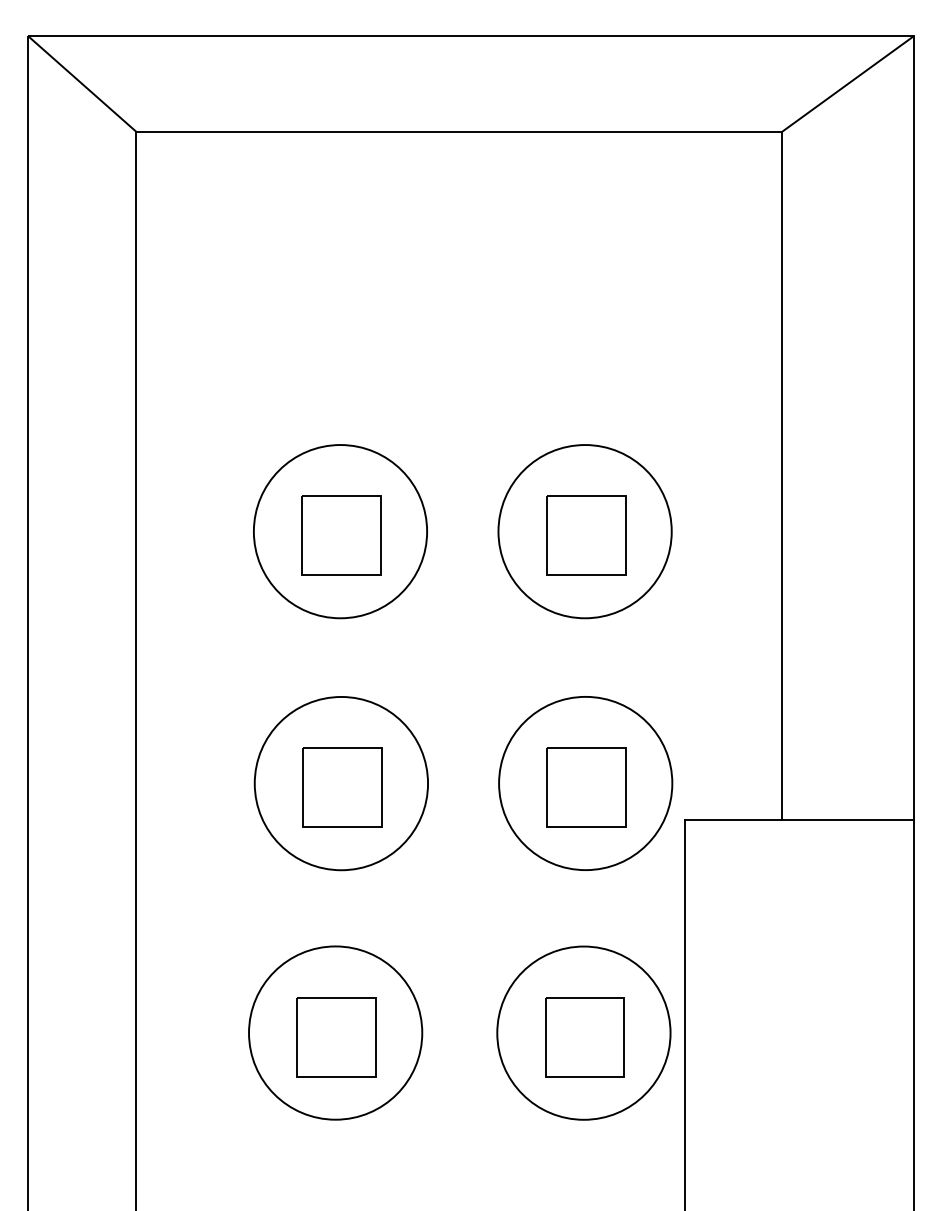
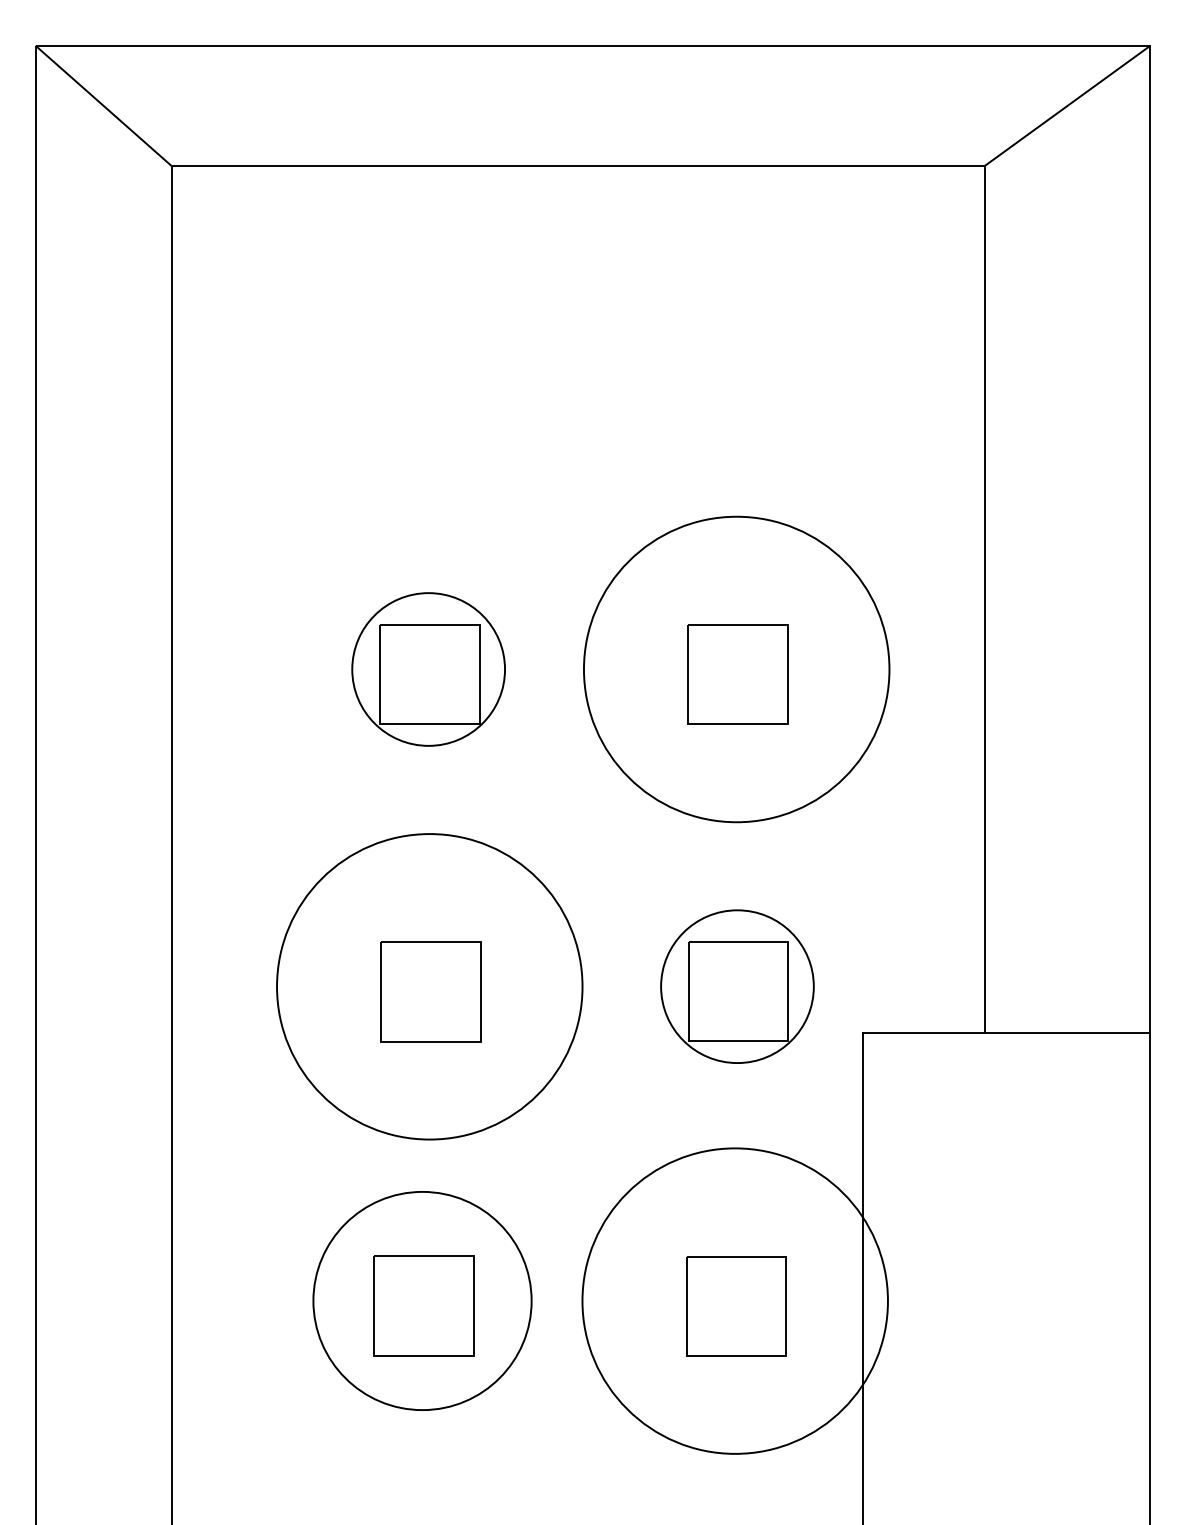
circle: (340, 531) -> (428, 669), size x0.7
circle: (584, 531) -> (736, 669), size x1.4
circle: (341, 783) -> (429, 986), size x1.4
circle: (585, 783) -> (737, 986), size x0.7
circle: (584, 1033) -> (735, 1301), size x1.4

